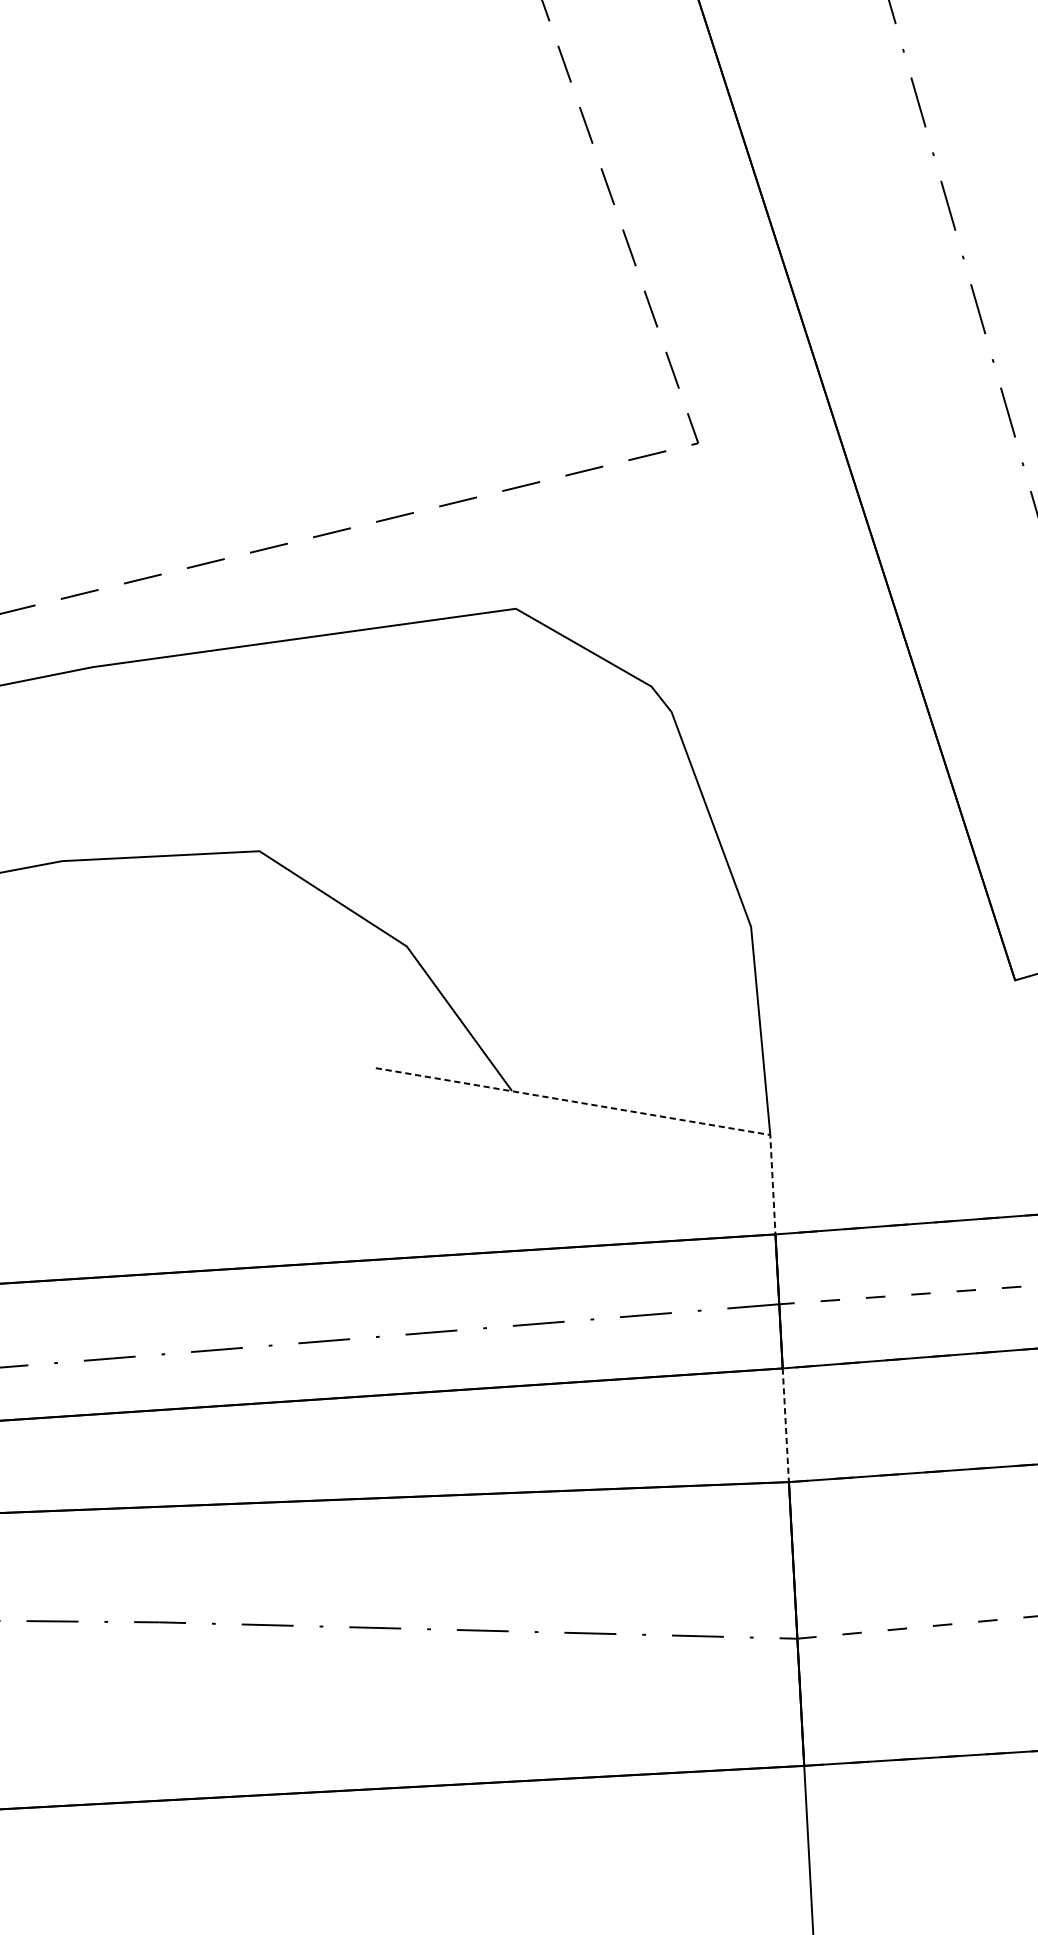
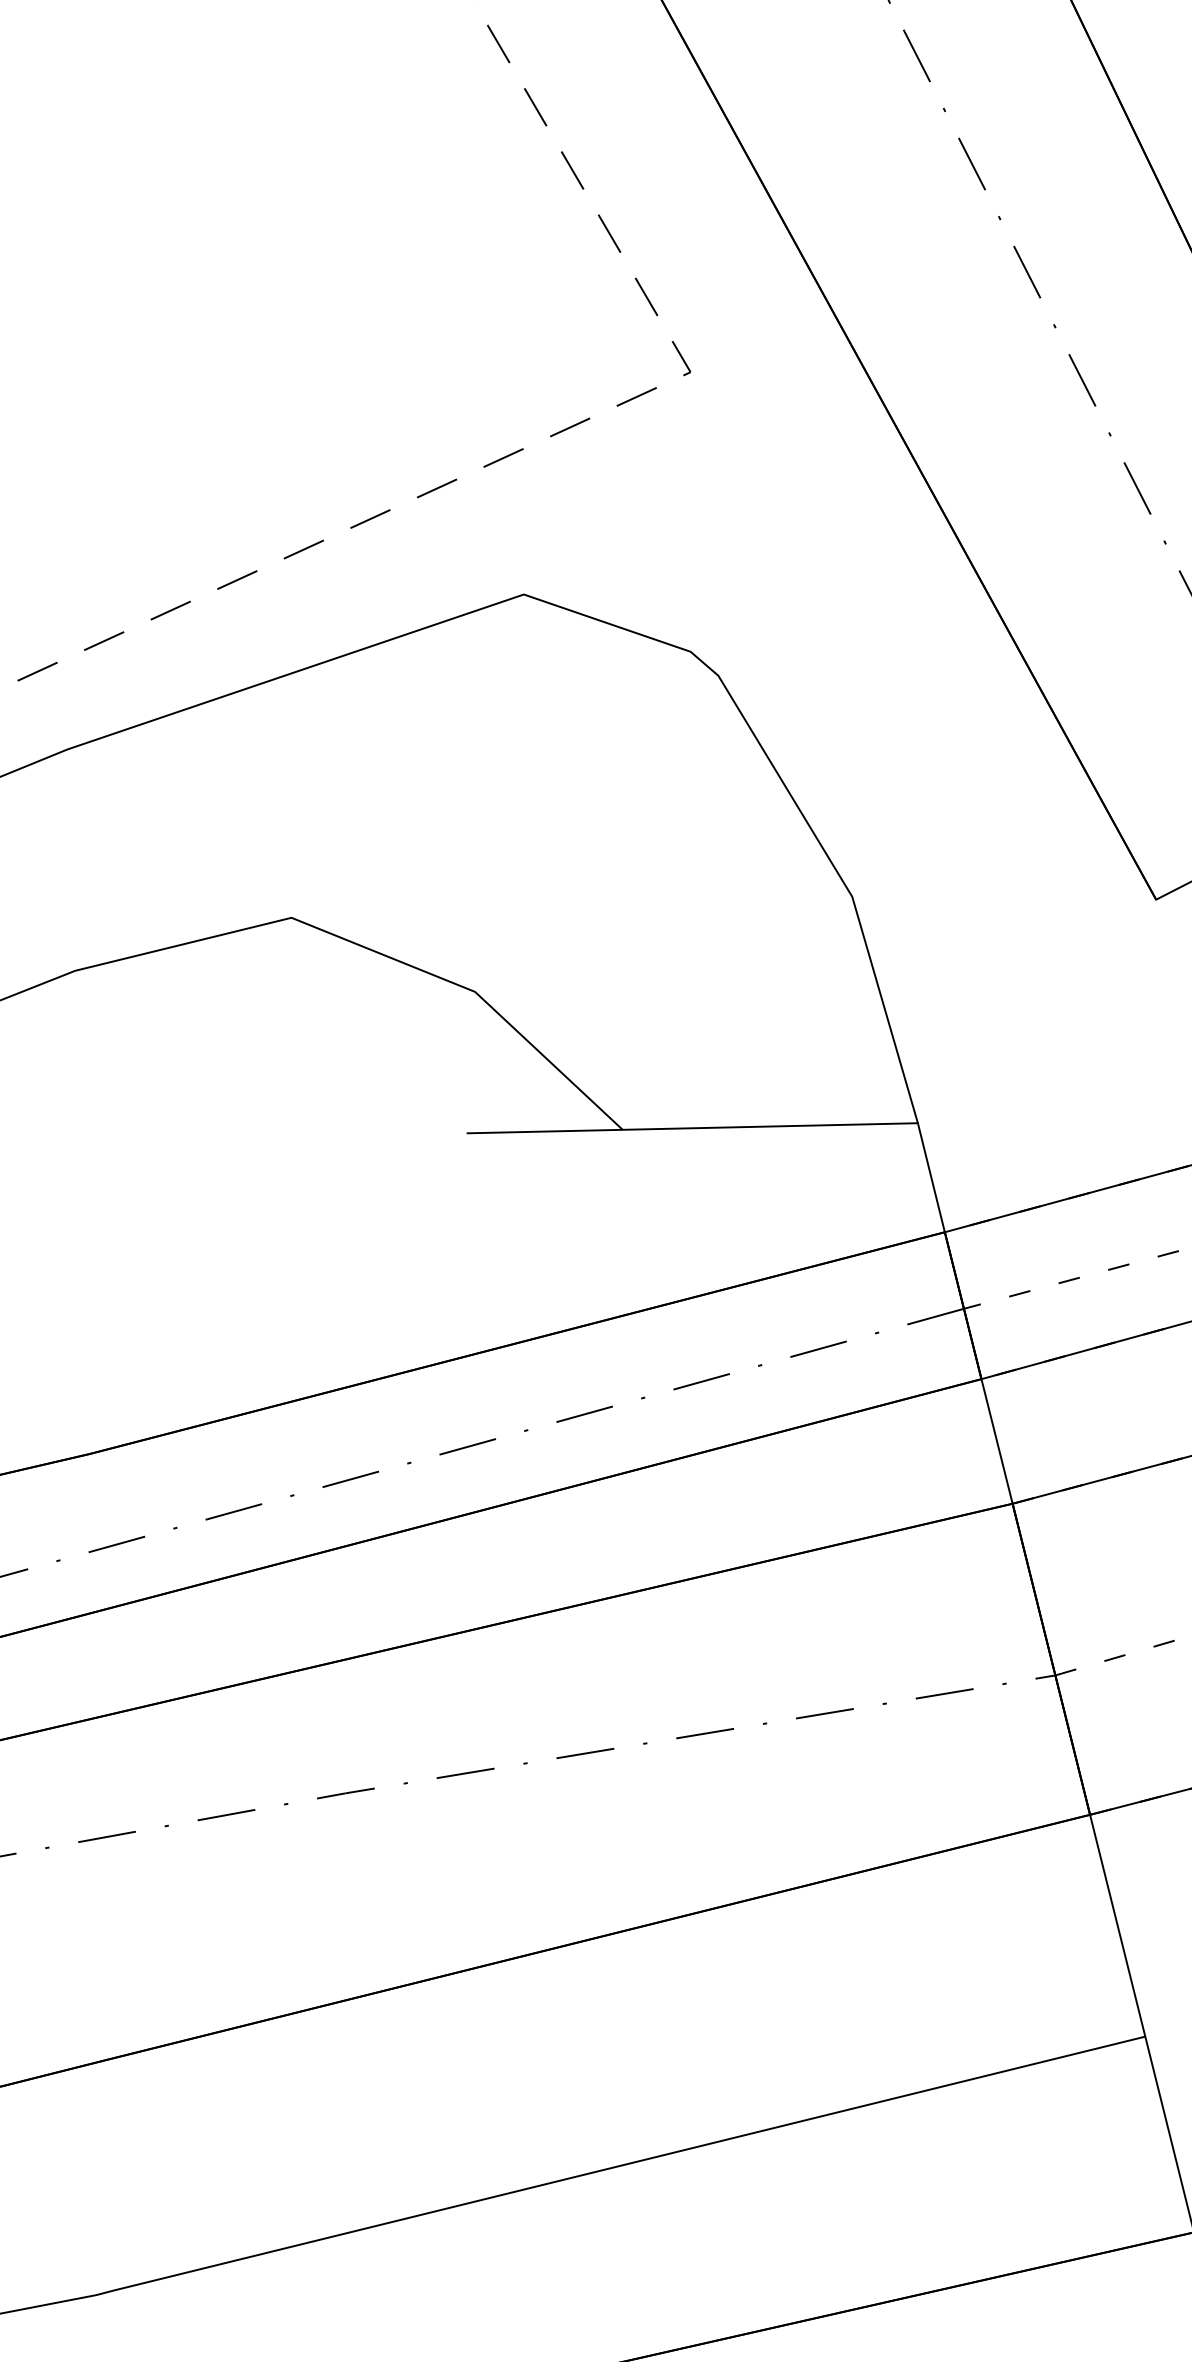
line: (622, 1110) -> (749, 1127), dashed -> solid
line: (786, 1425) -> (997, 1441), dashed -> solid

